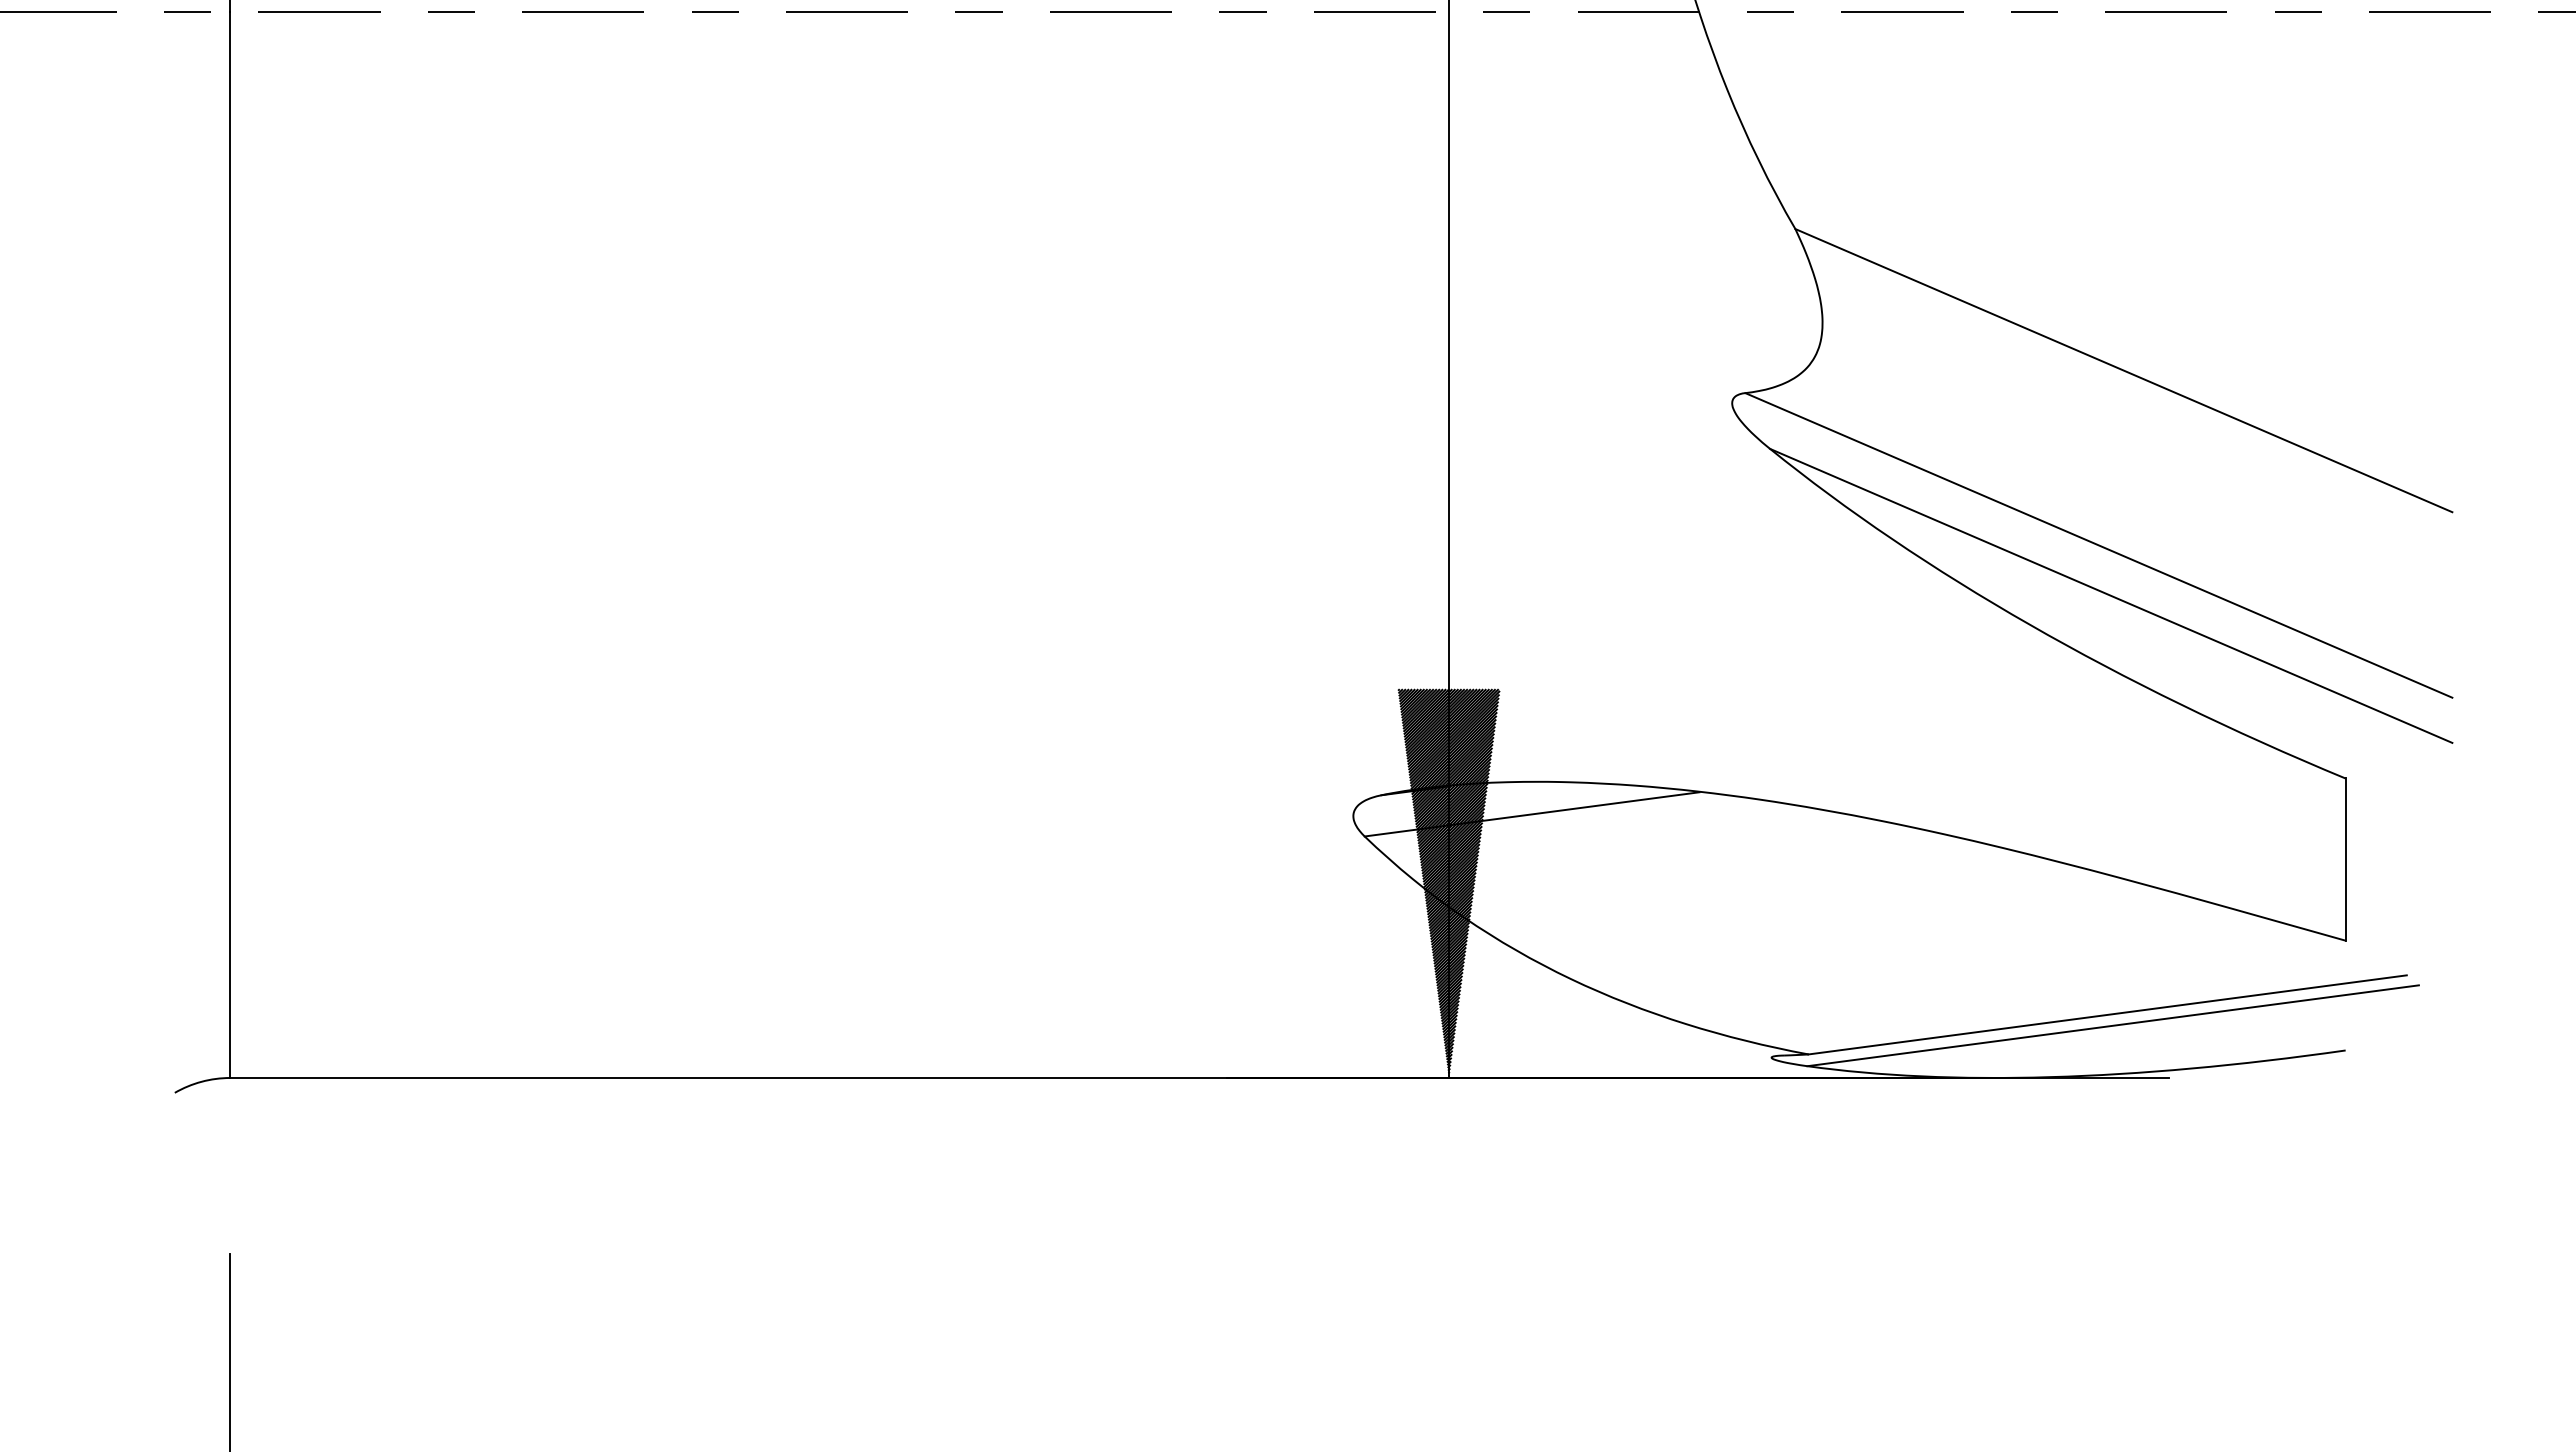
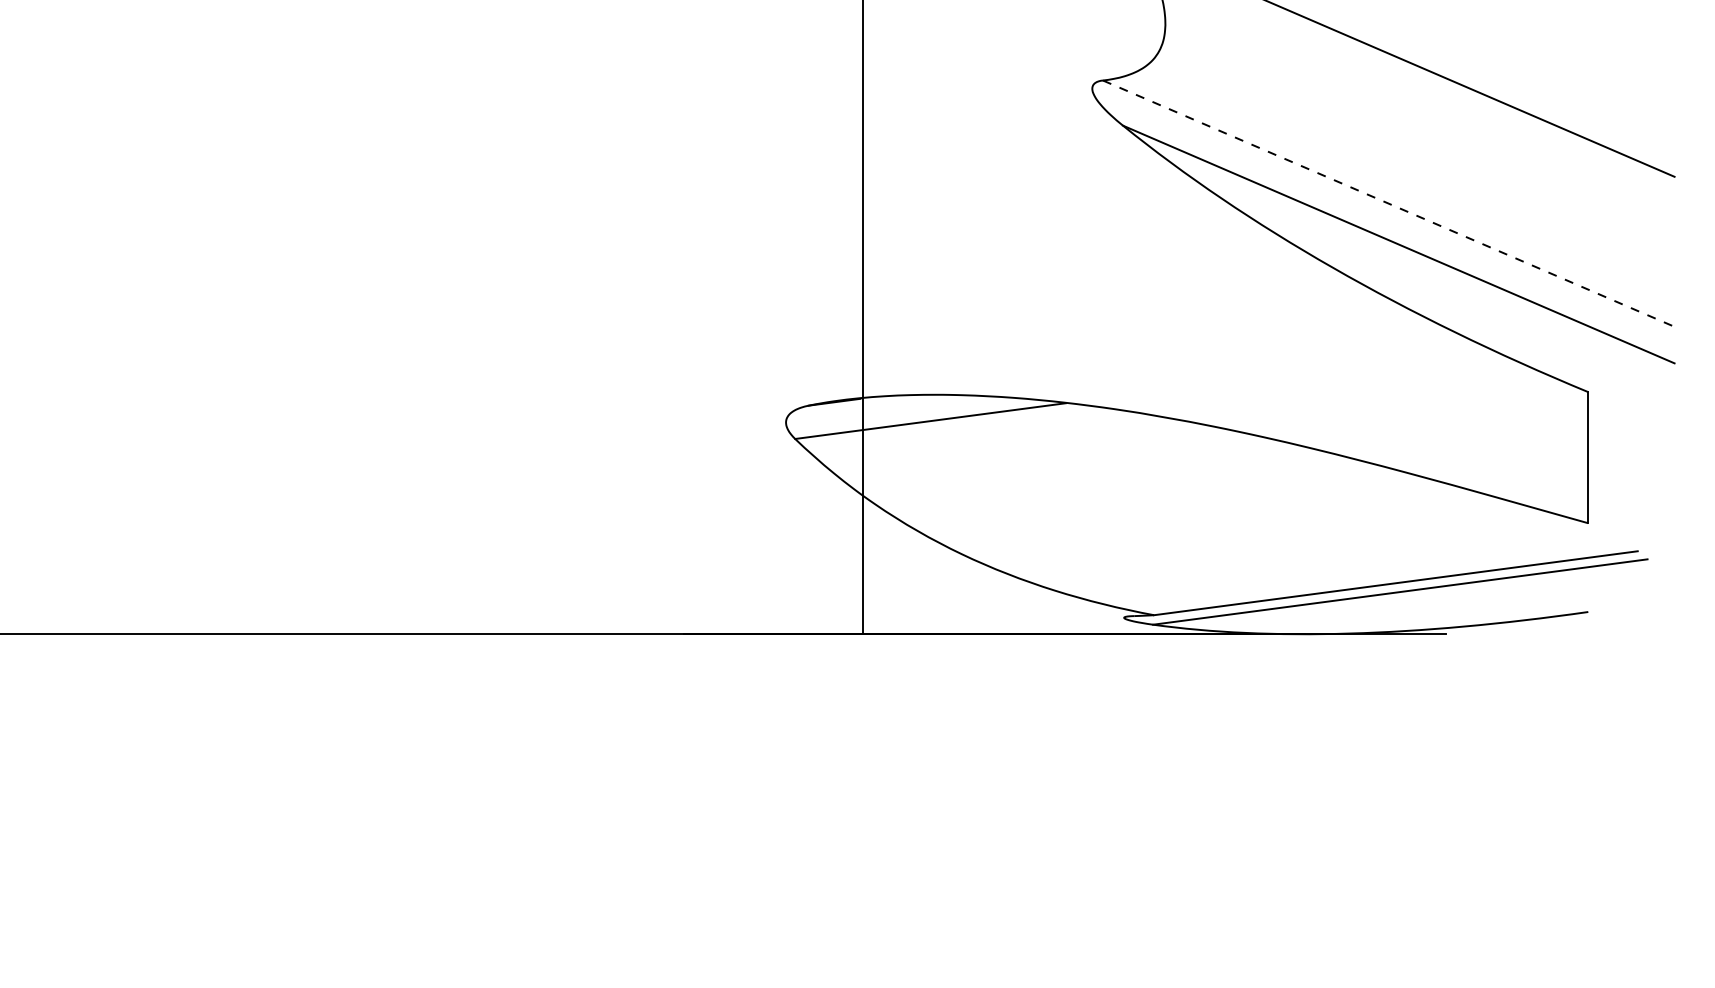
line: (2098, 545) -> (1388, 203), solid -> dashed
hatch: (1449, 882) -> (863, 476), removed

